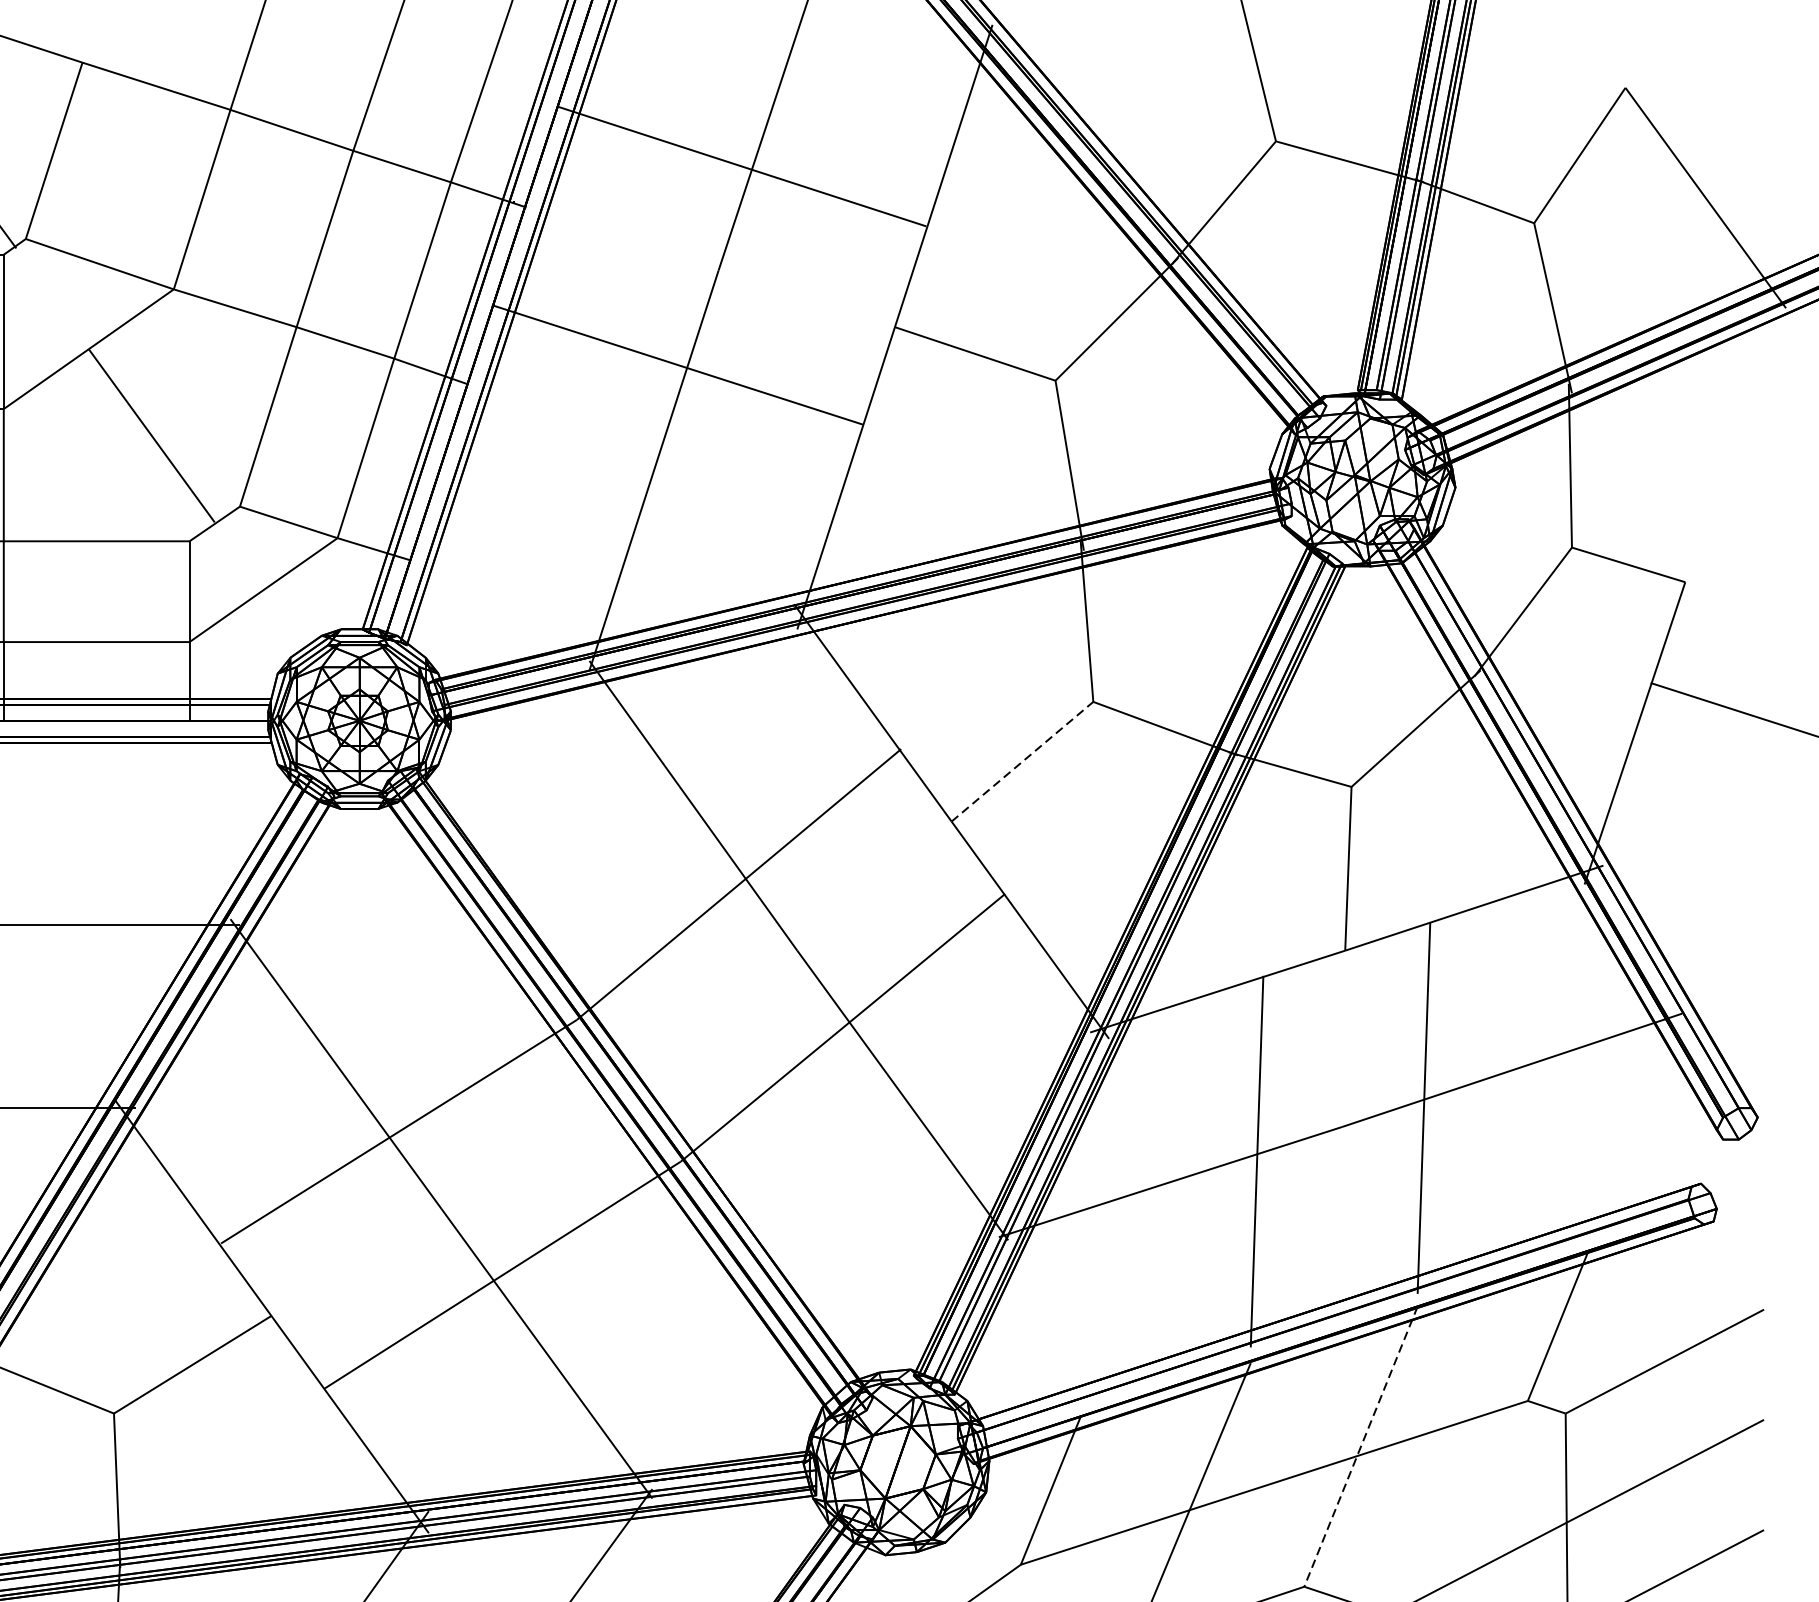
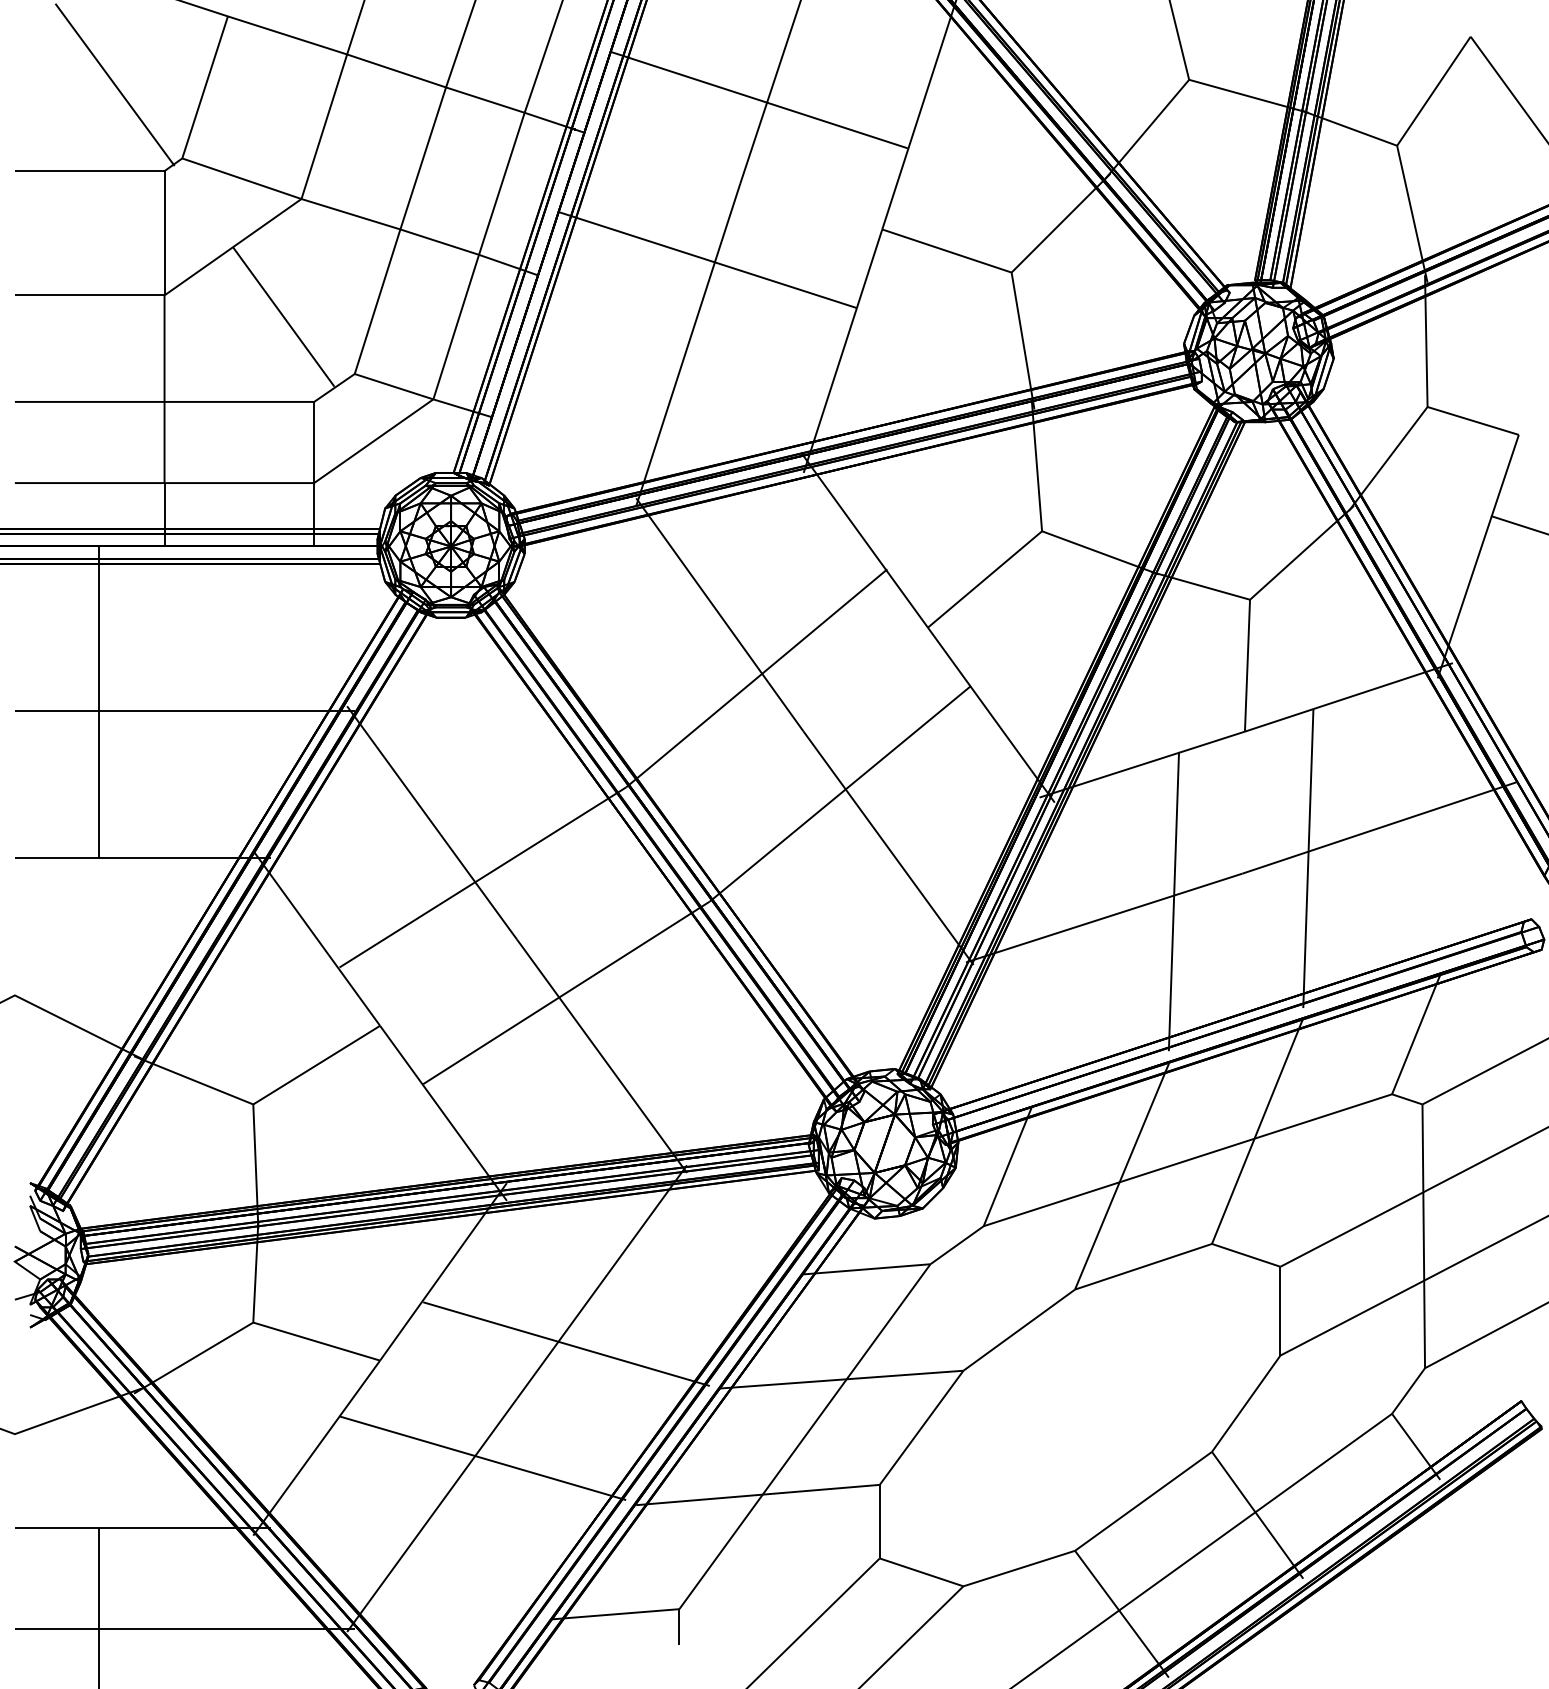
line: (1023, 761) -> (985, 579), dashed -> solid
line: (1360, 1447) -> (1257, 1131), dashed -> solid

